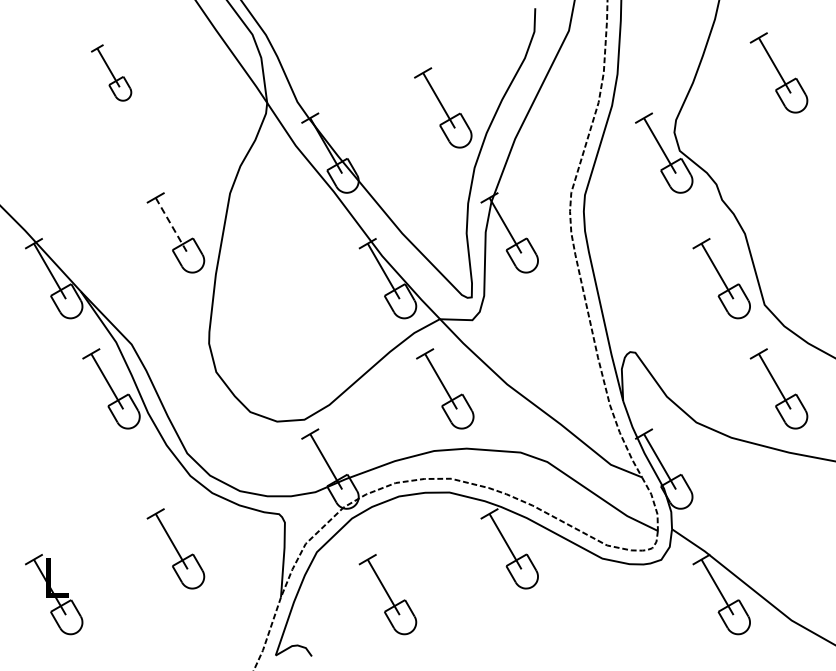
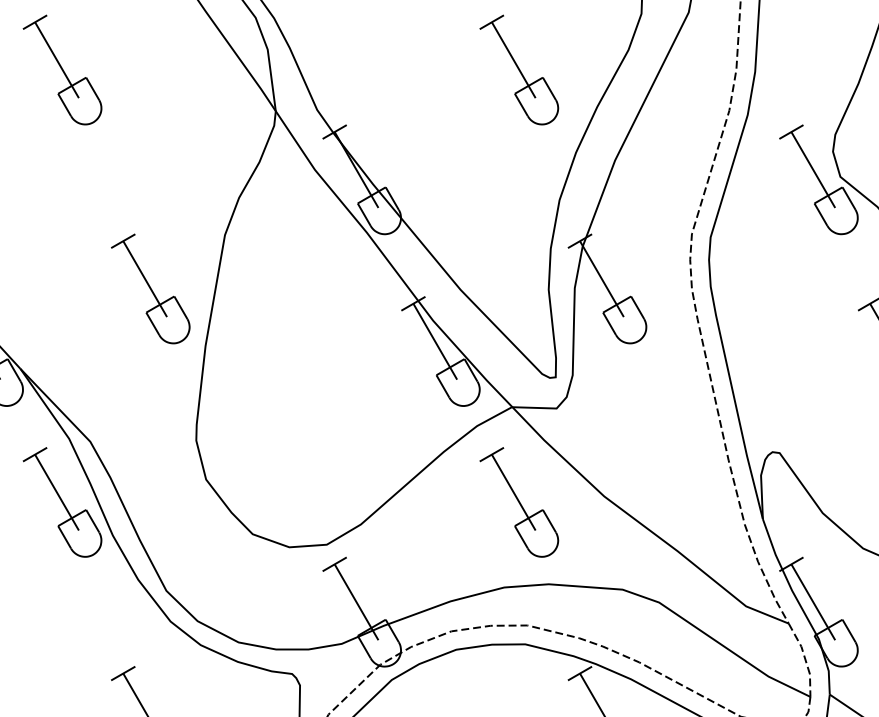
part: (111, 72) -> (62, 69), size x1.43
part: (443, 107) -> (519, 69), moved
line: (171, 225) -> (144, 278), dashed -> solid

